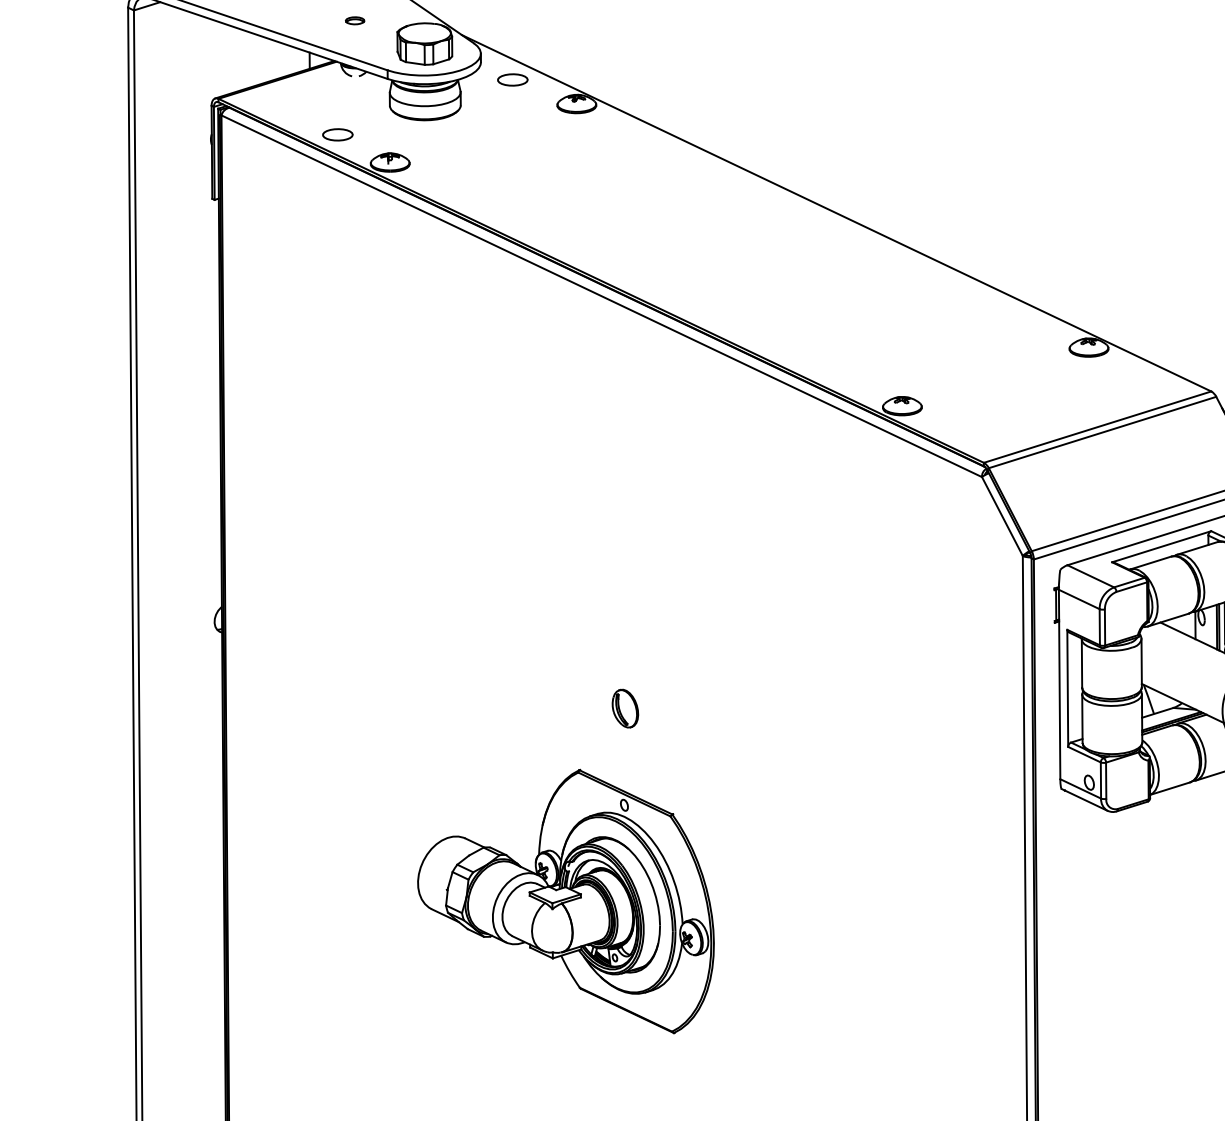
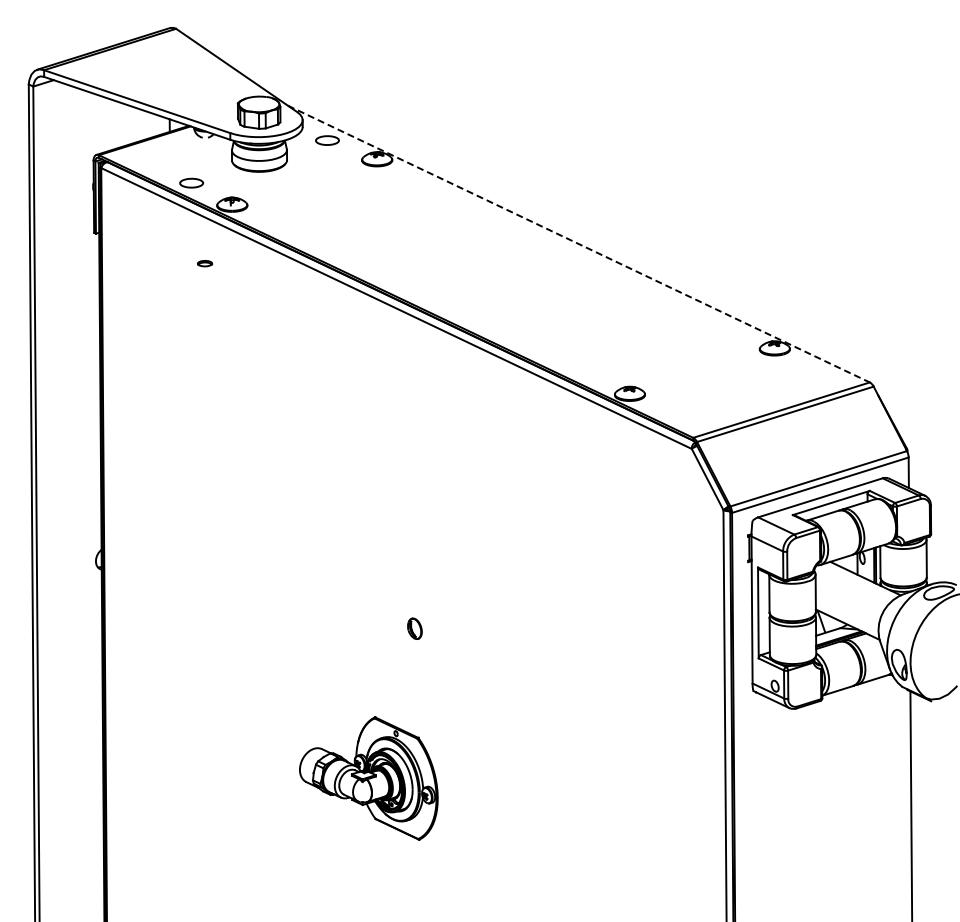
part: (355, 20) -> (205, 263), moved
line: (837, 213) -> (579, 244), solid -> dashed
part: (624, 708) -> (414, 628), size x0.7
part: (565, 901) -> (368, 778), size x0.6

